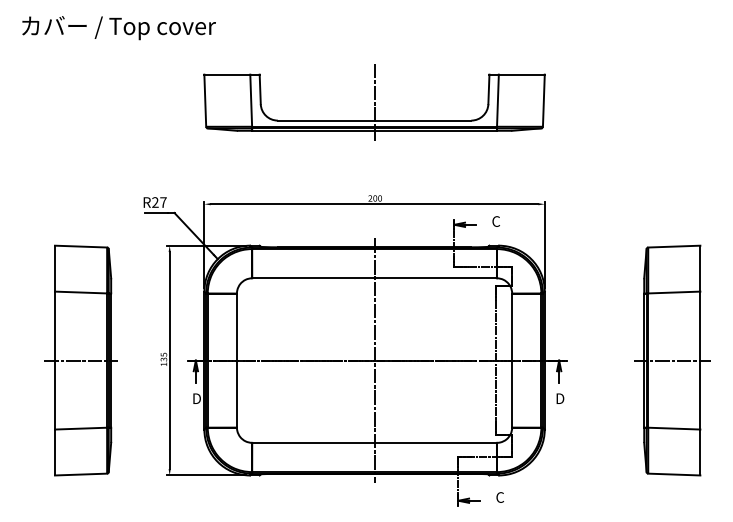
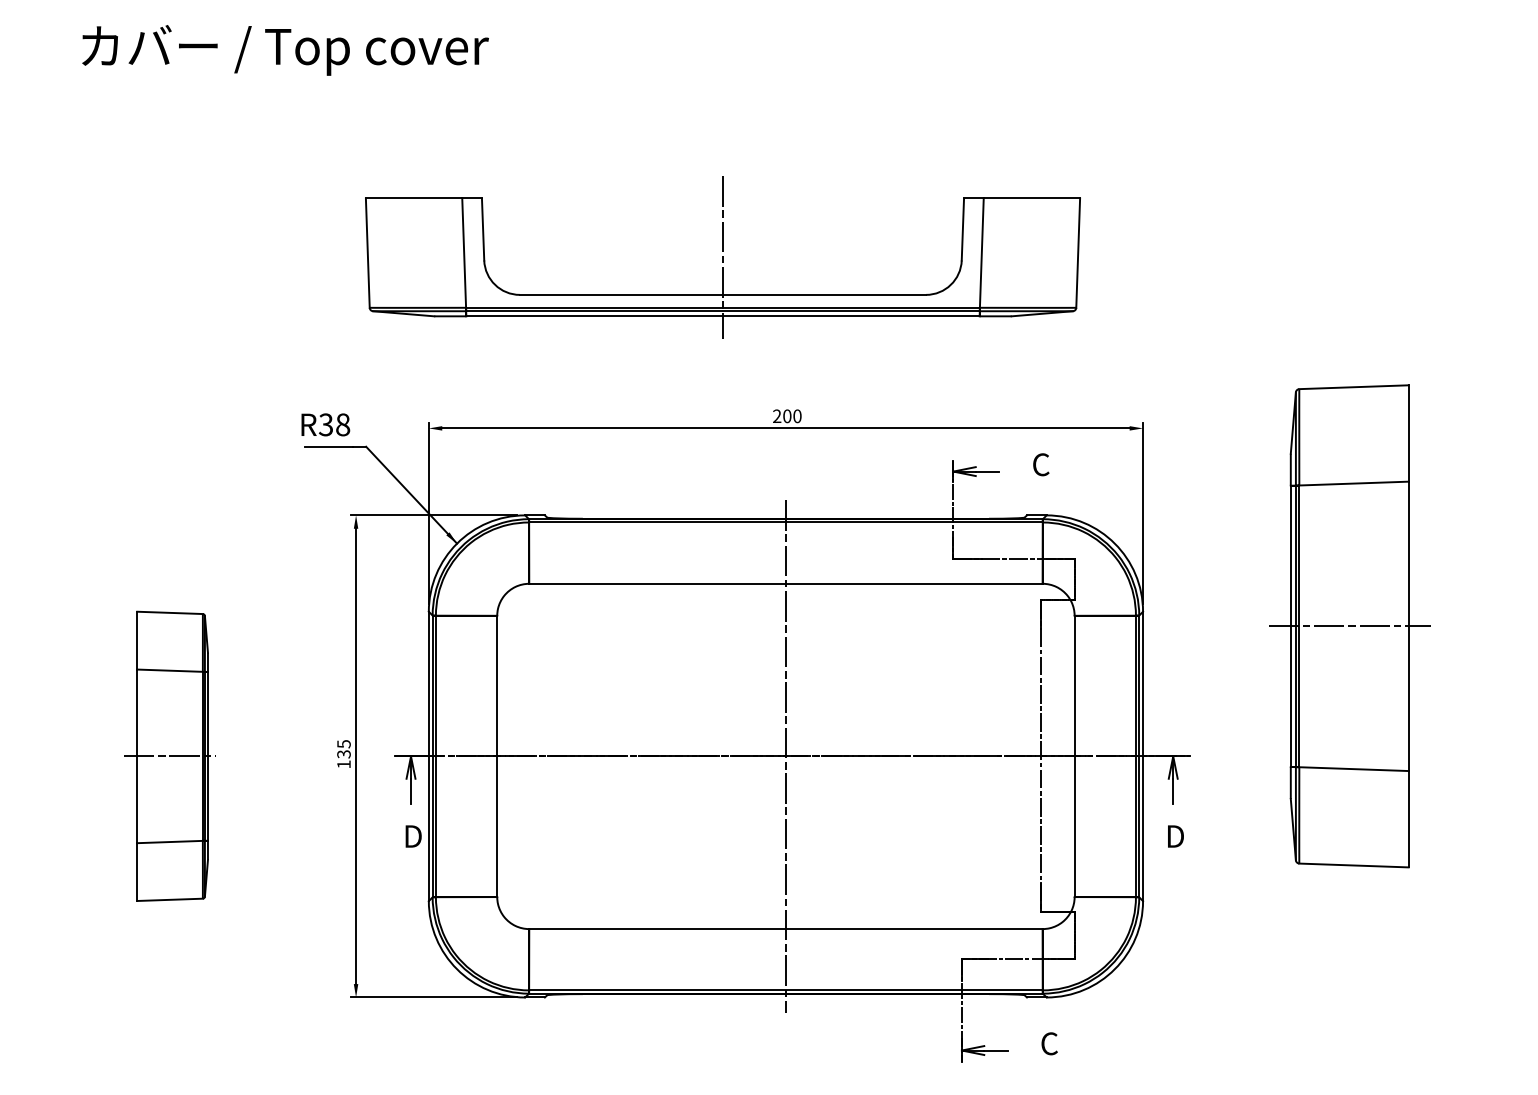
text: (118, 28) -> (284, 51), moved
part: (374, 102) -> (722, 256), moved
text: (159, 202) -> (334, 424), R27 -> R38
part: (80, 360) -> (168, 756), size x0.6
part: (672, 360) -> (1350, 626), moved

